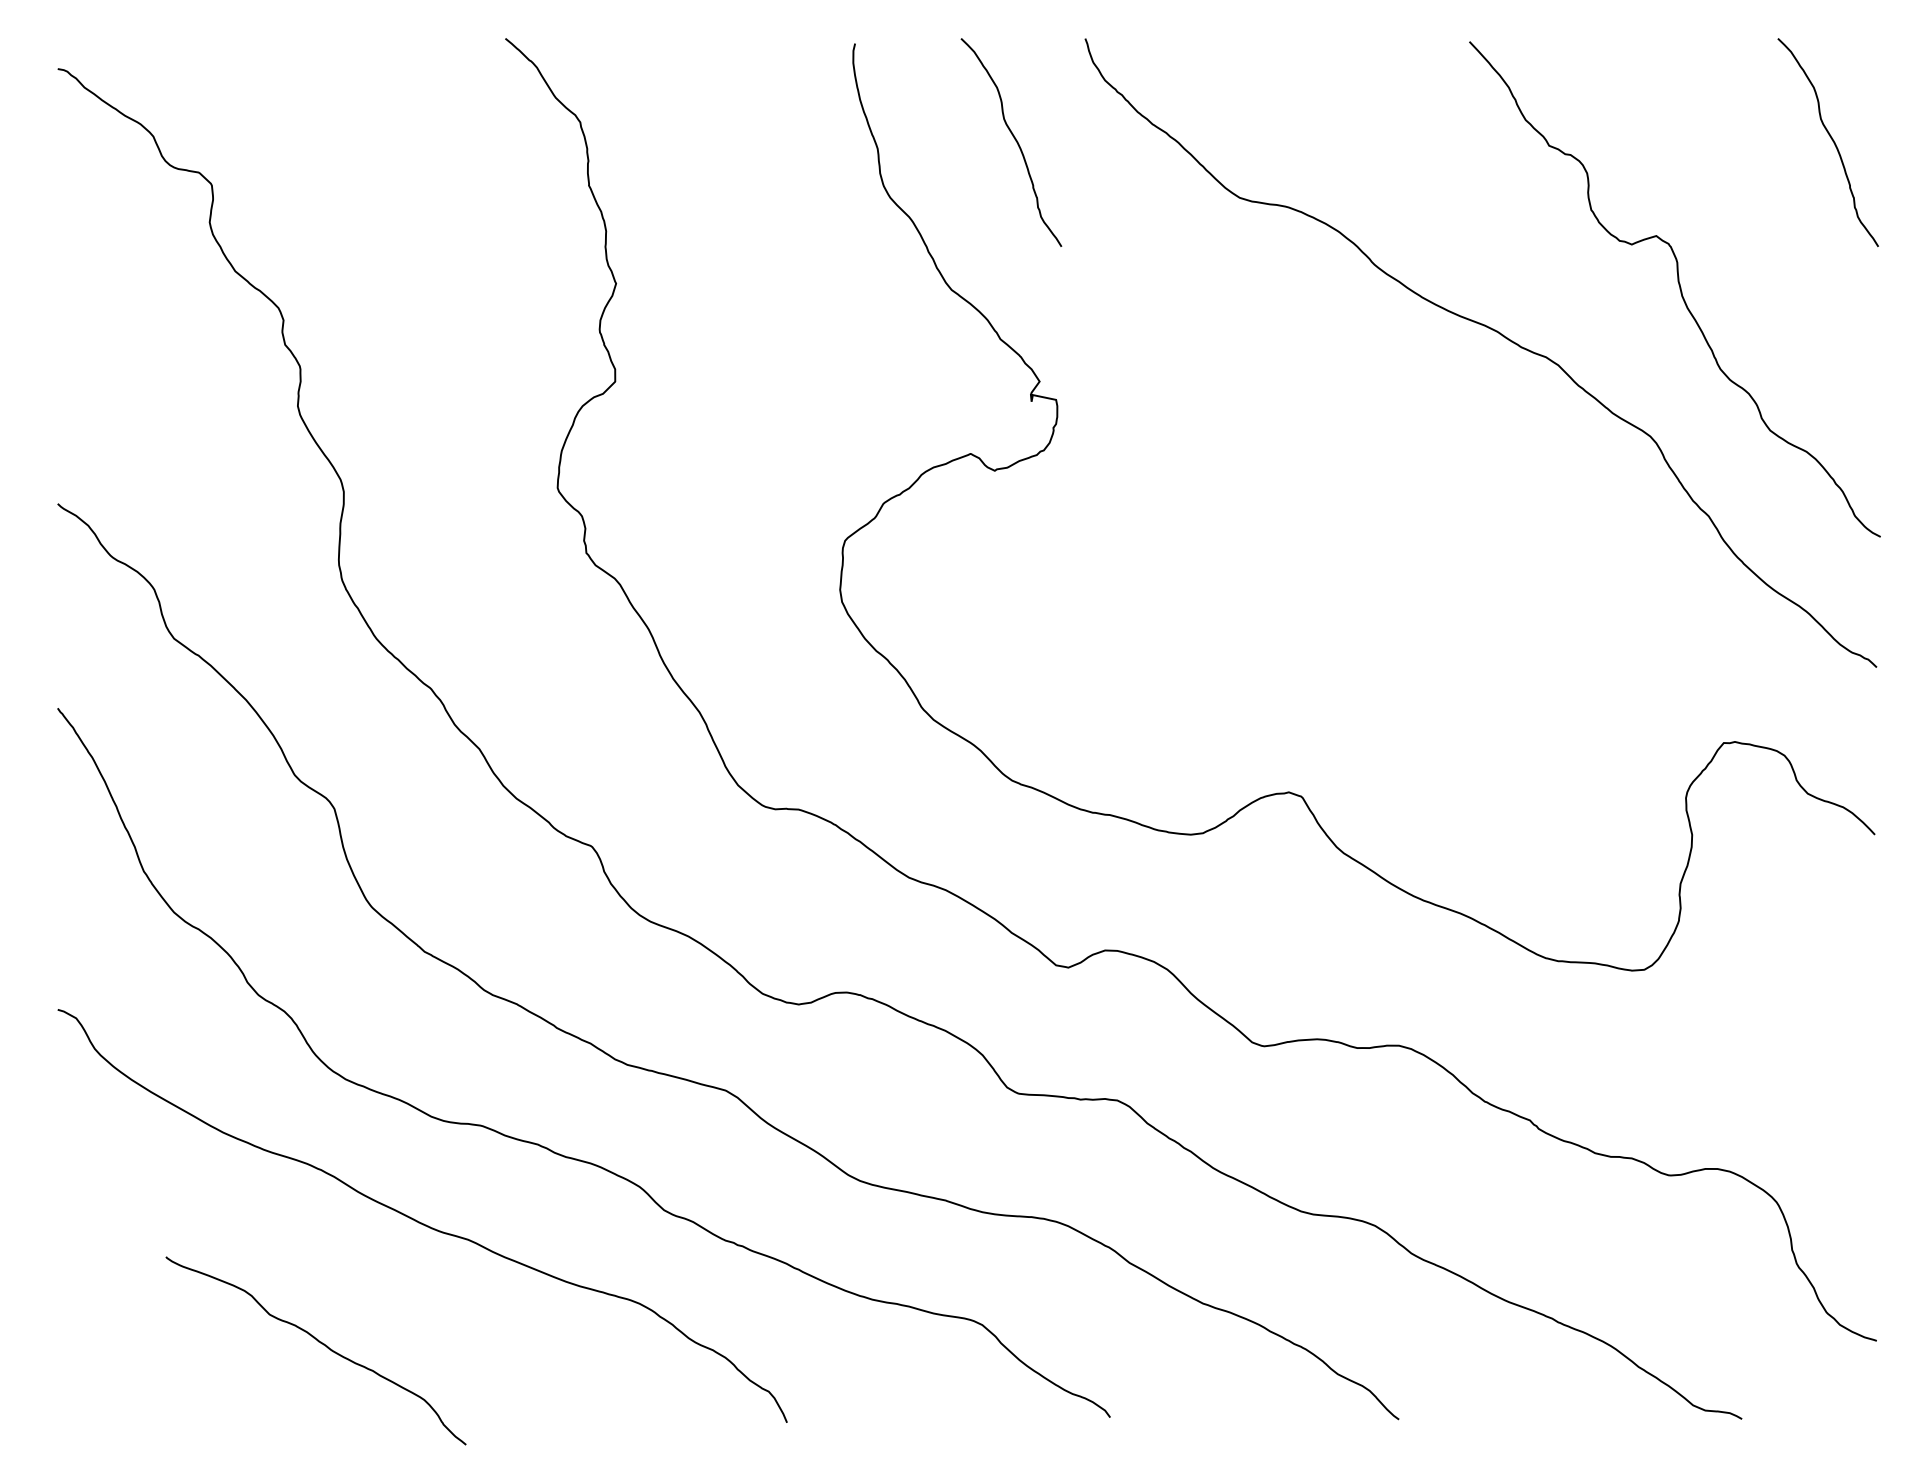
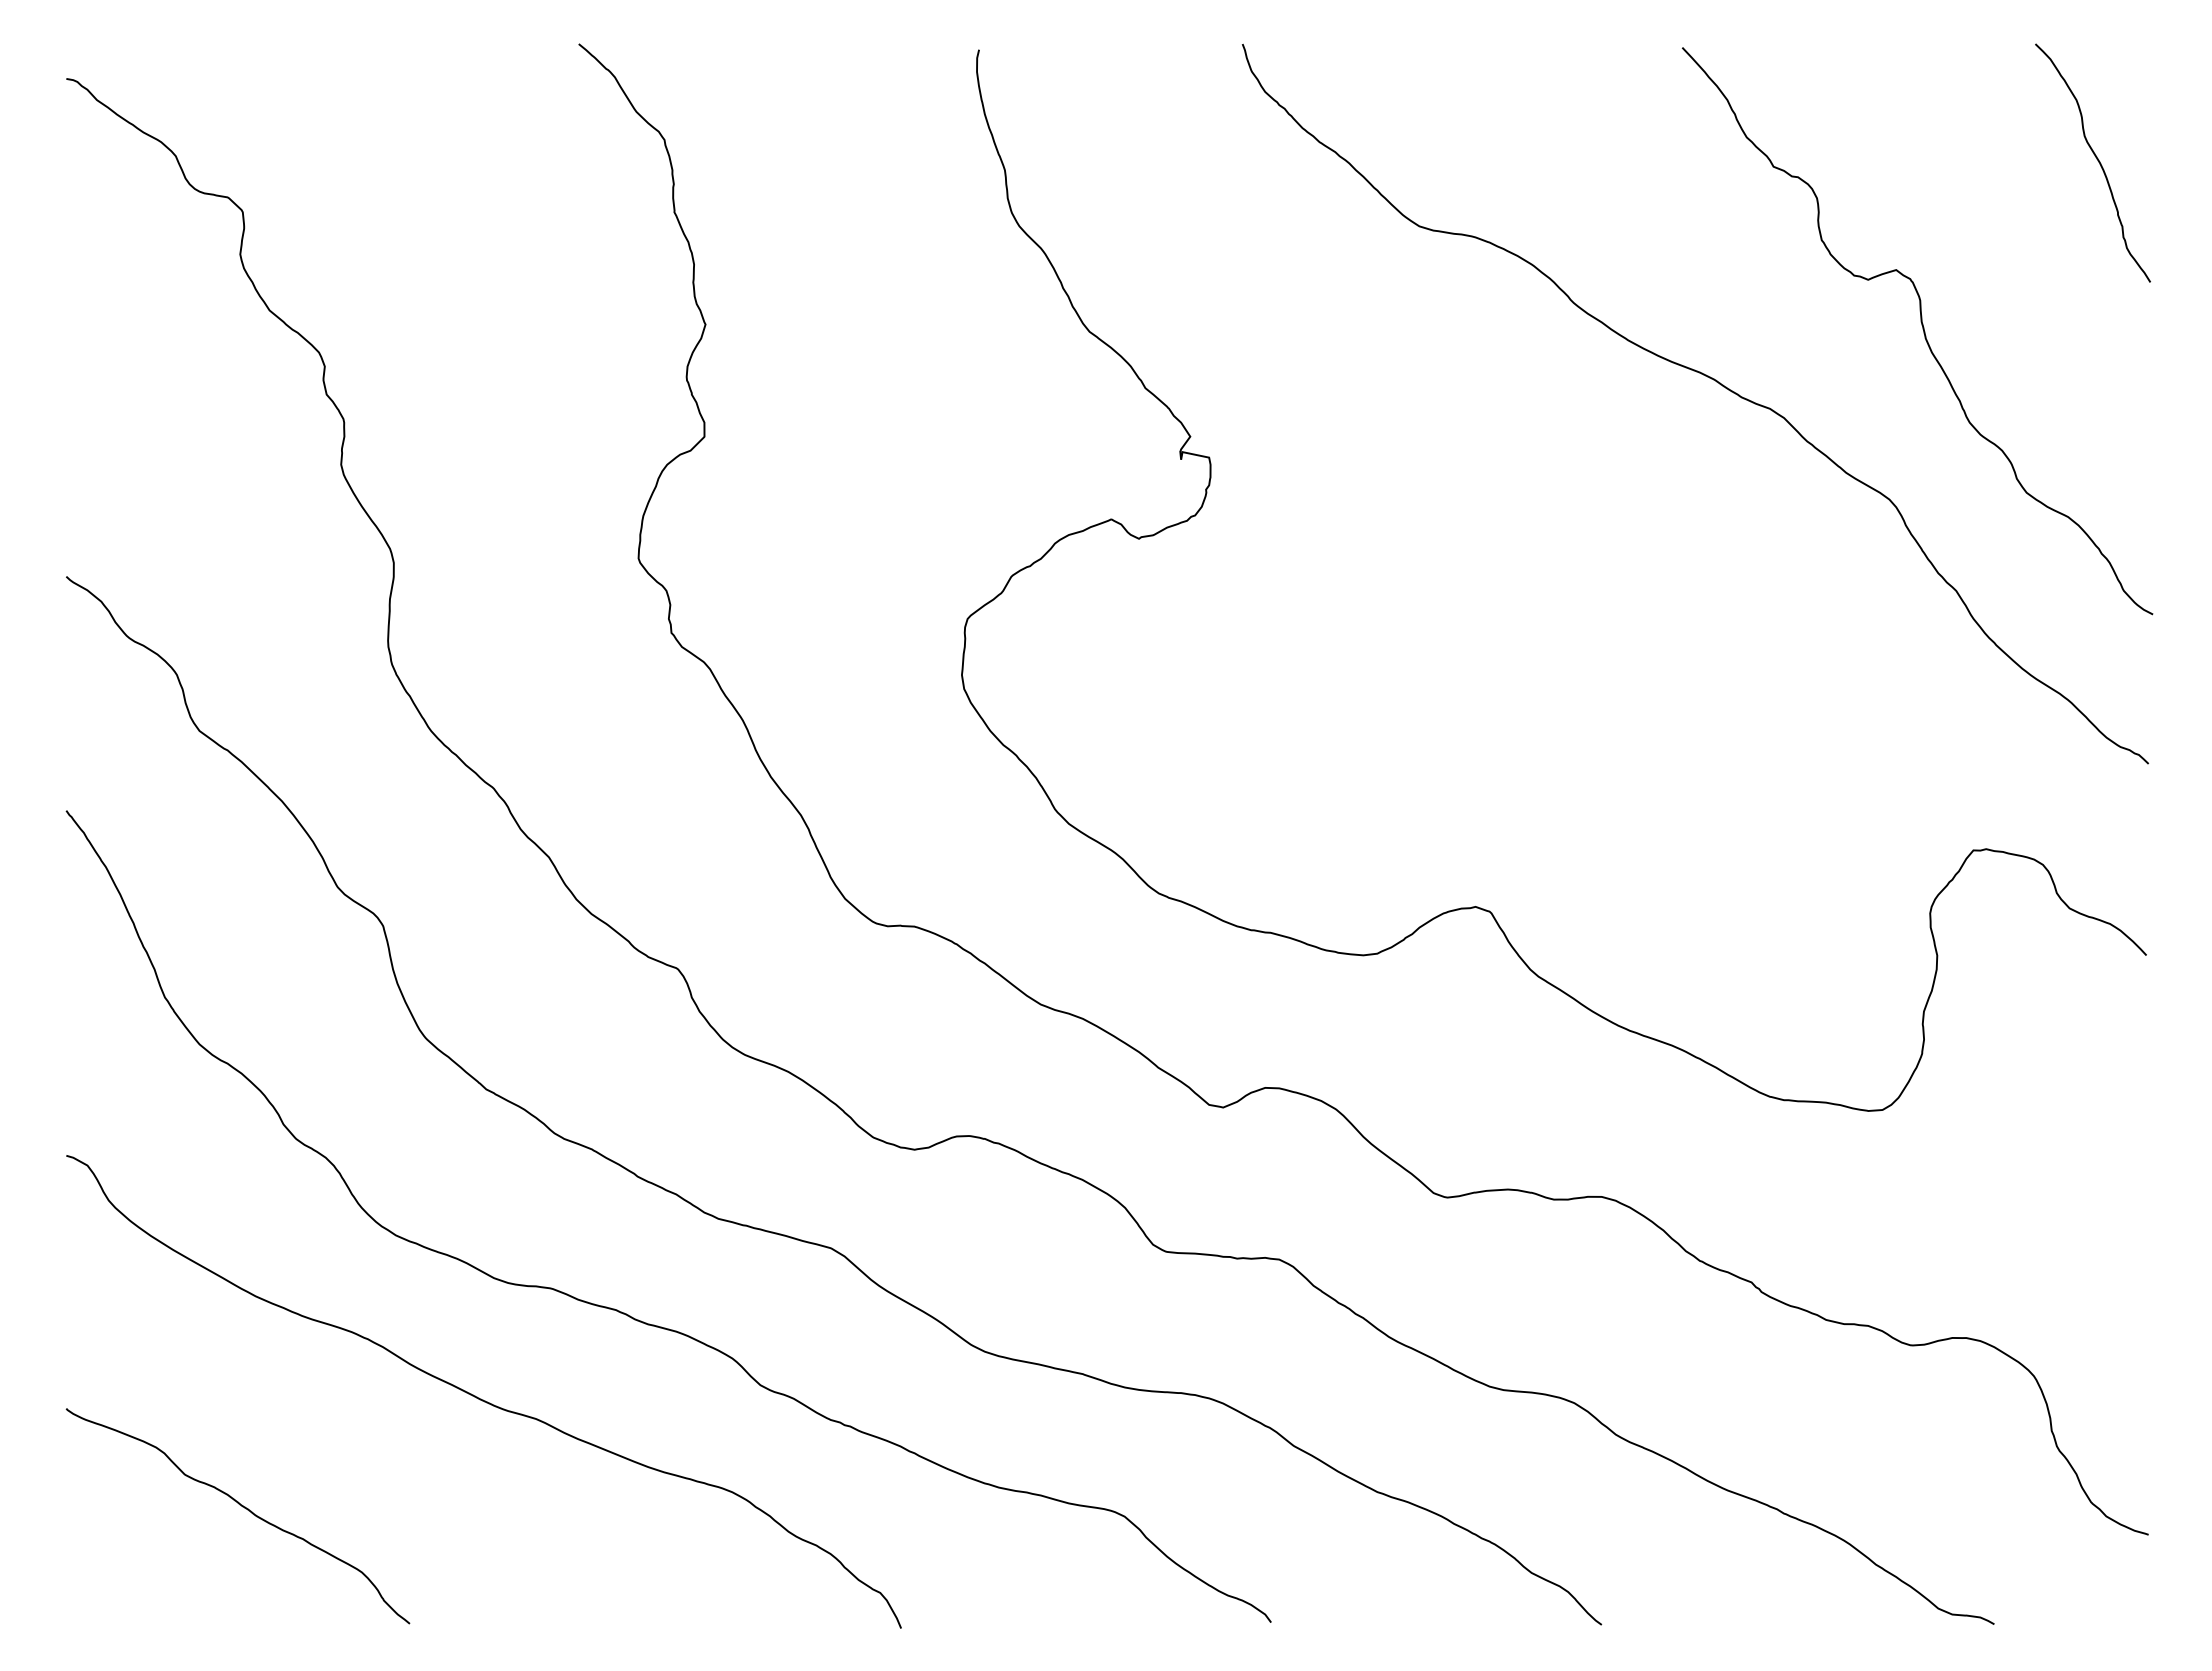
curve: (1014, 139) -> (1161, 159), removed
curve: (319, 1343) -> (242, 1507), moved

